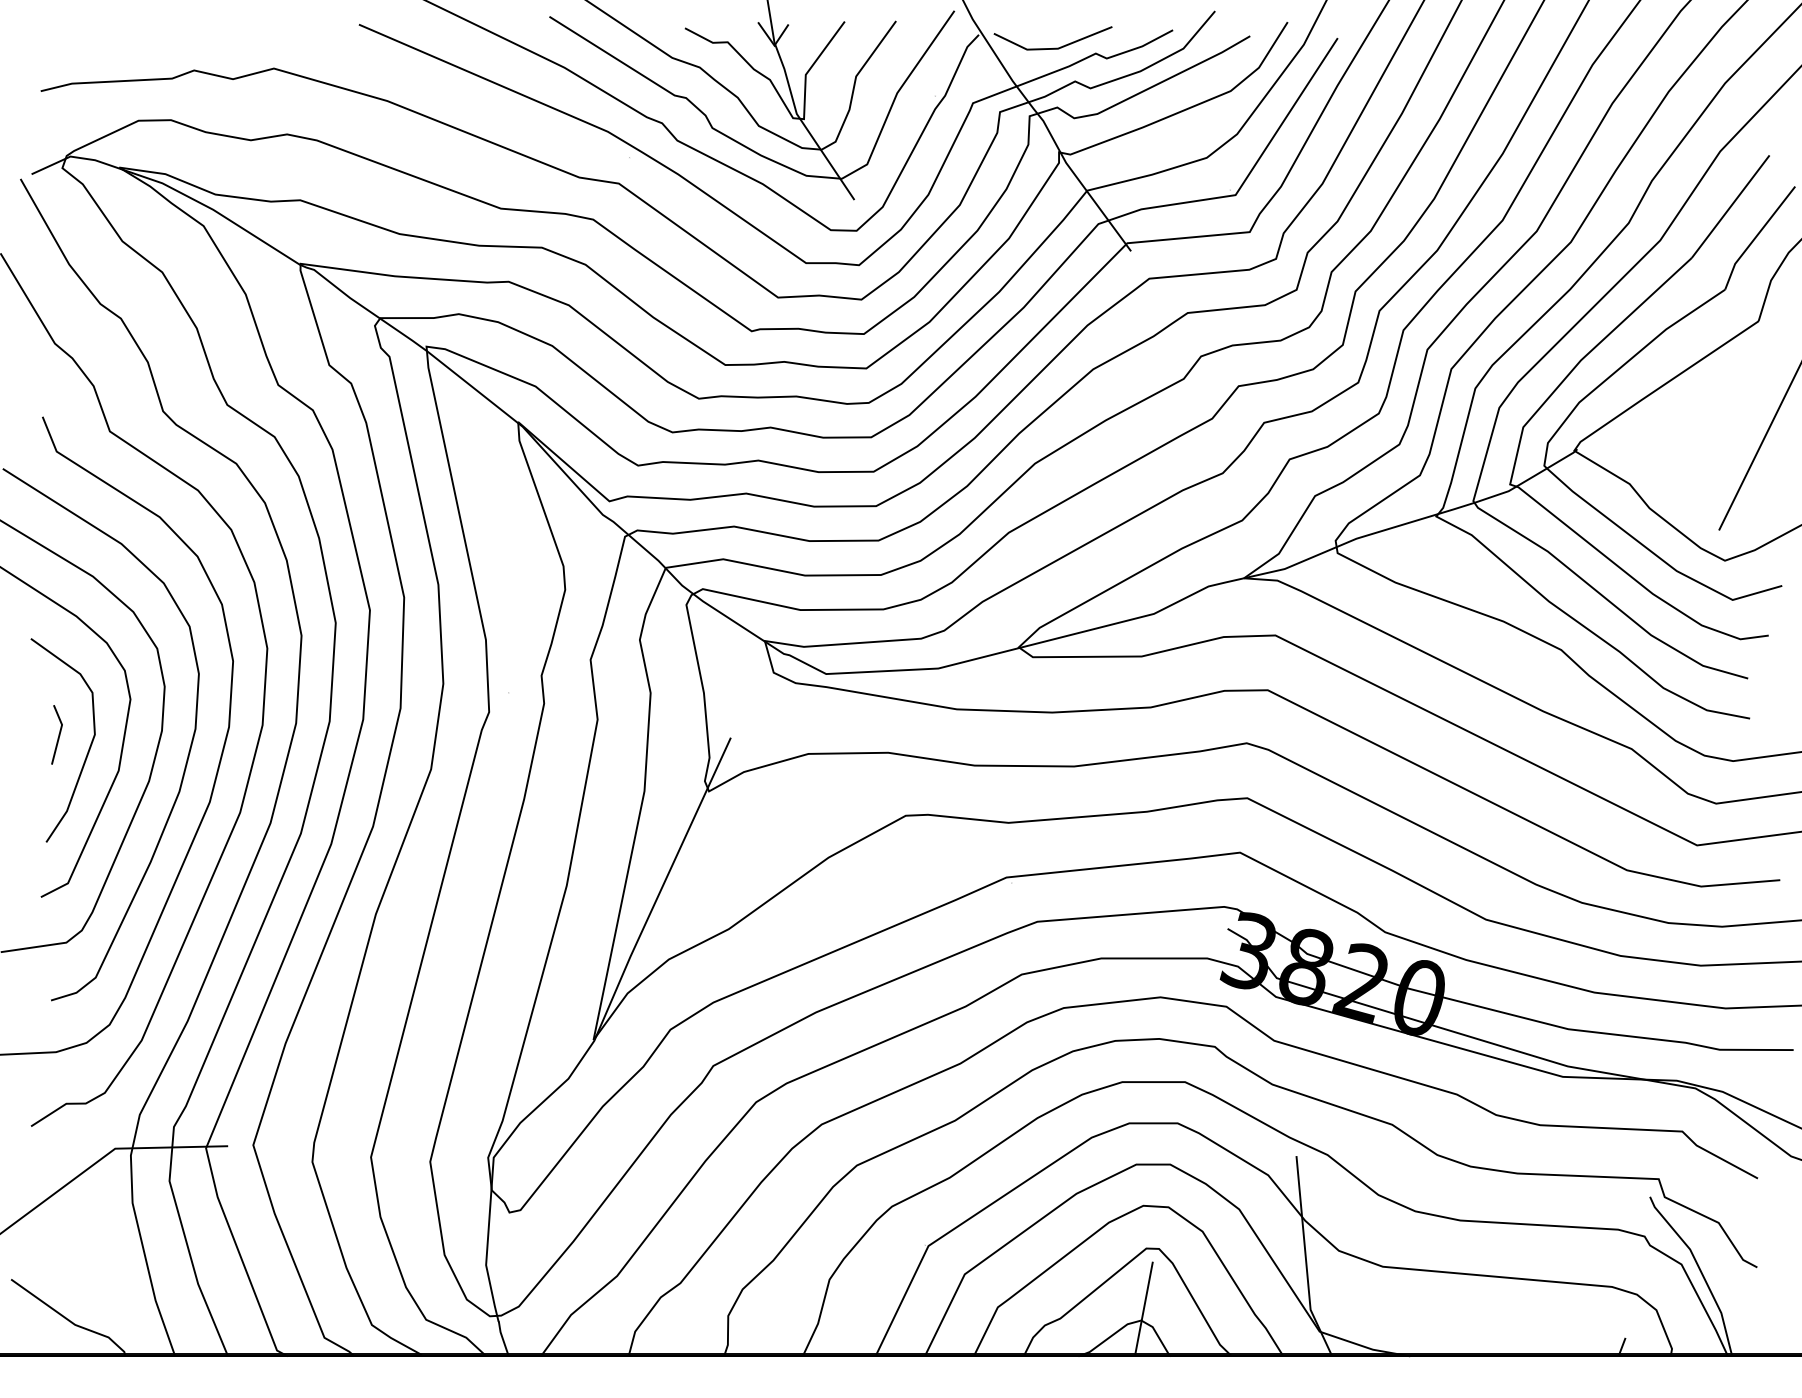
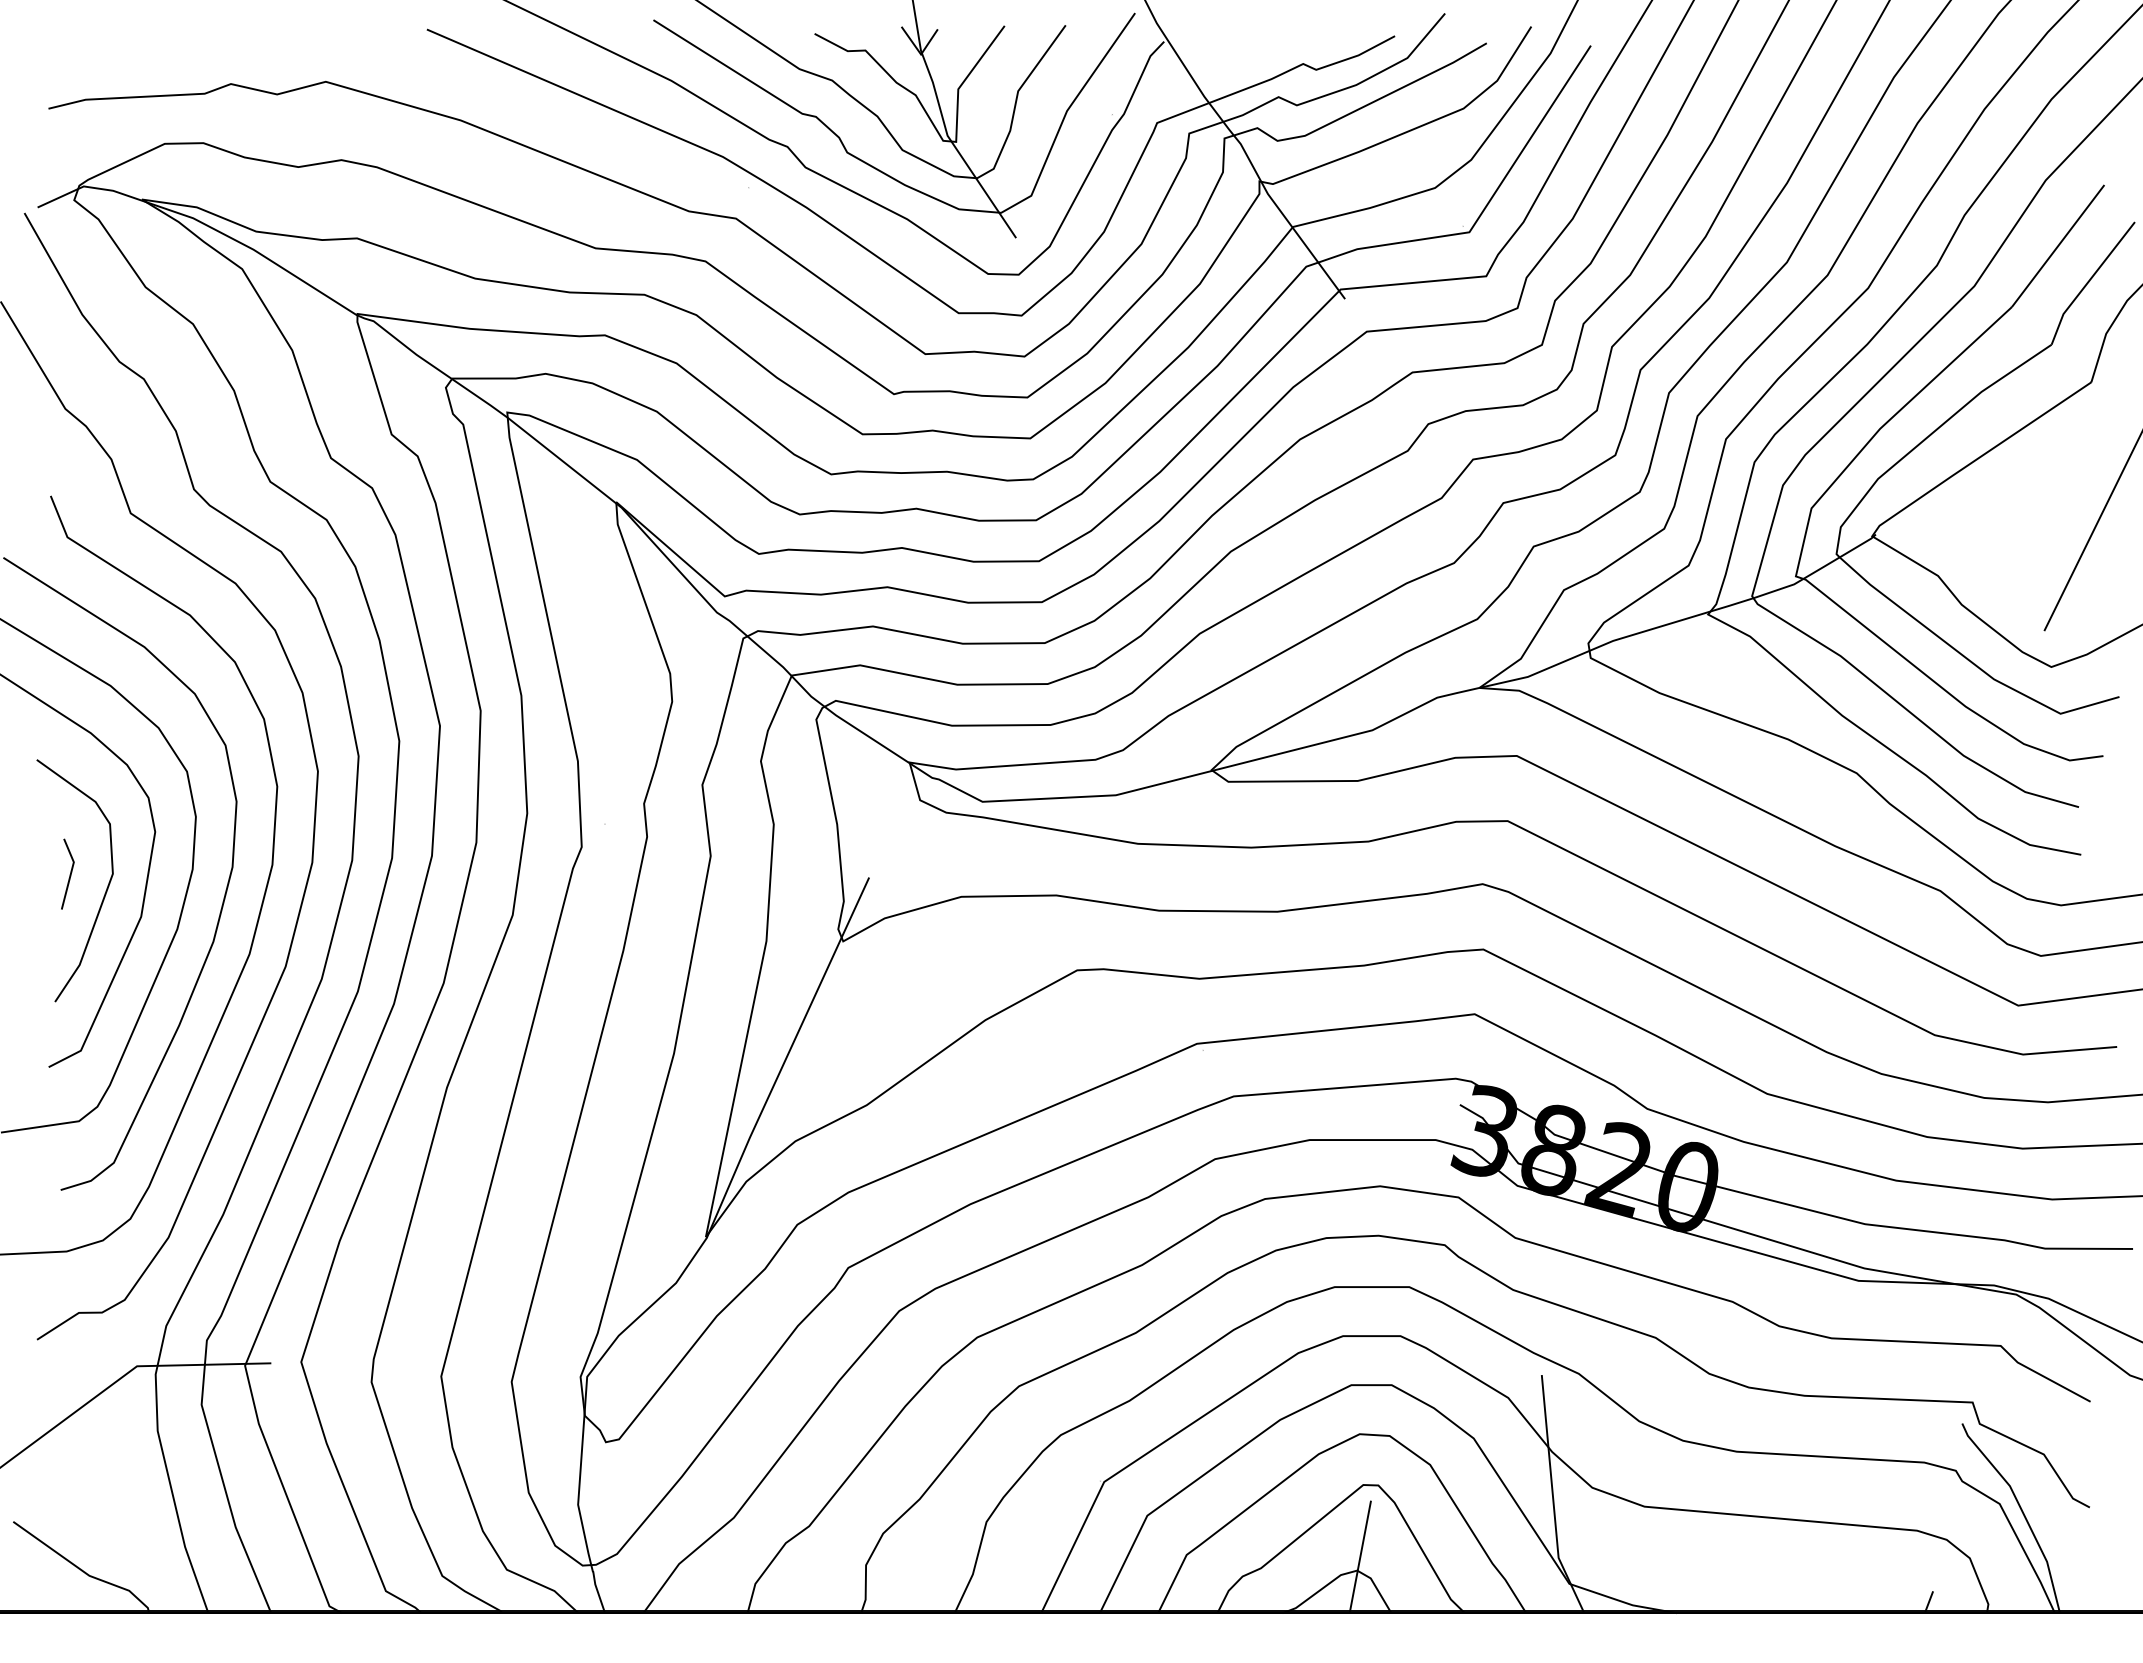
line: (1052, 48) -> (1251, 57), removed

